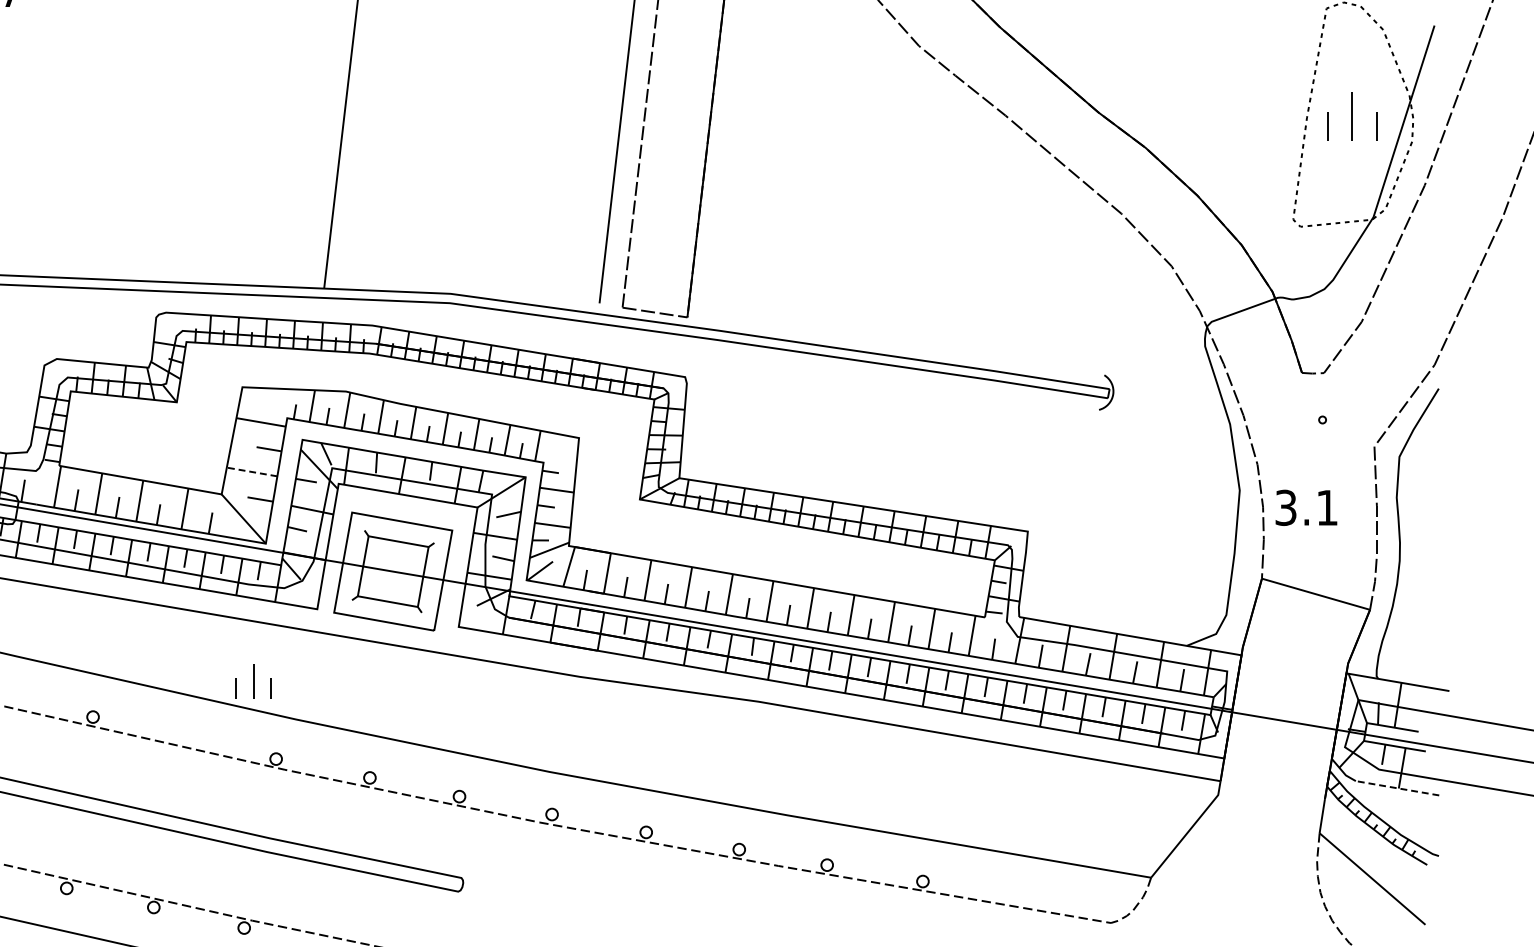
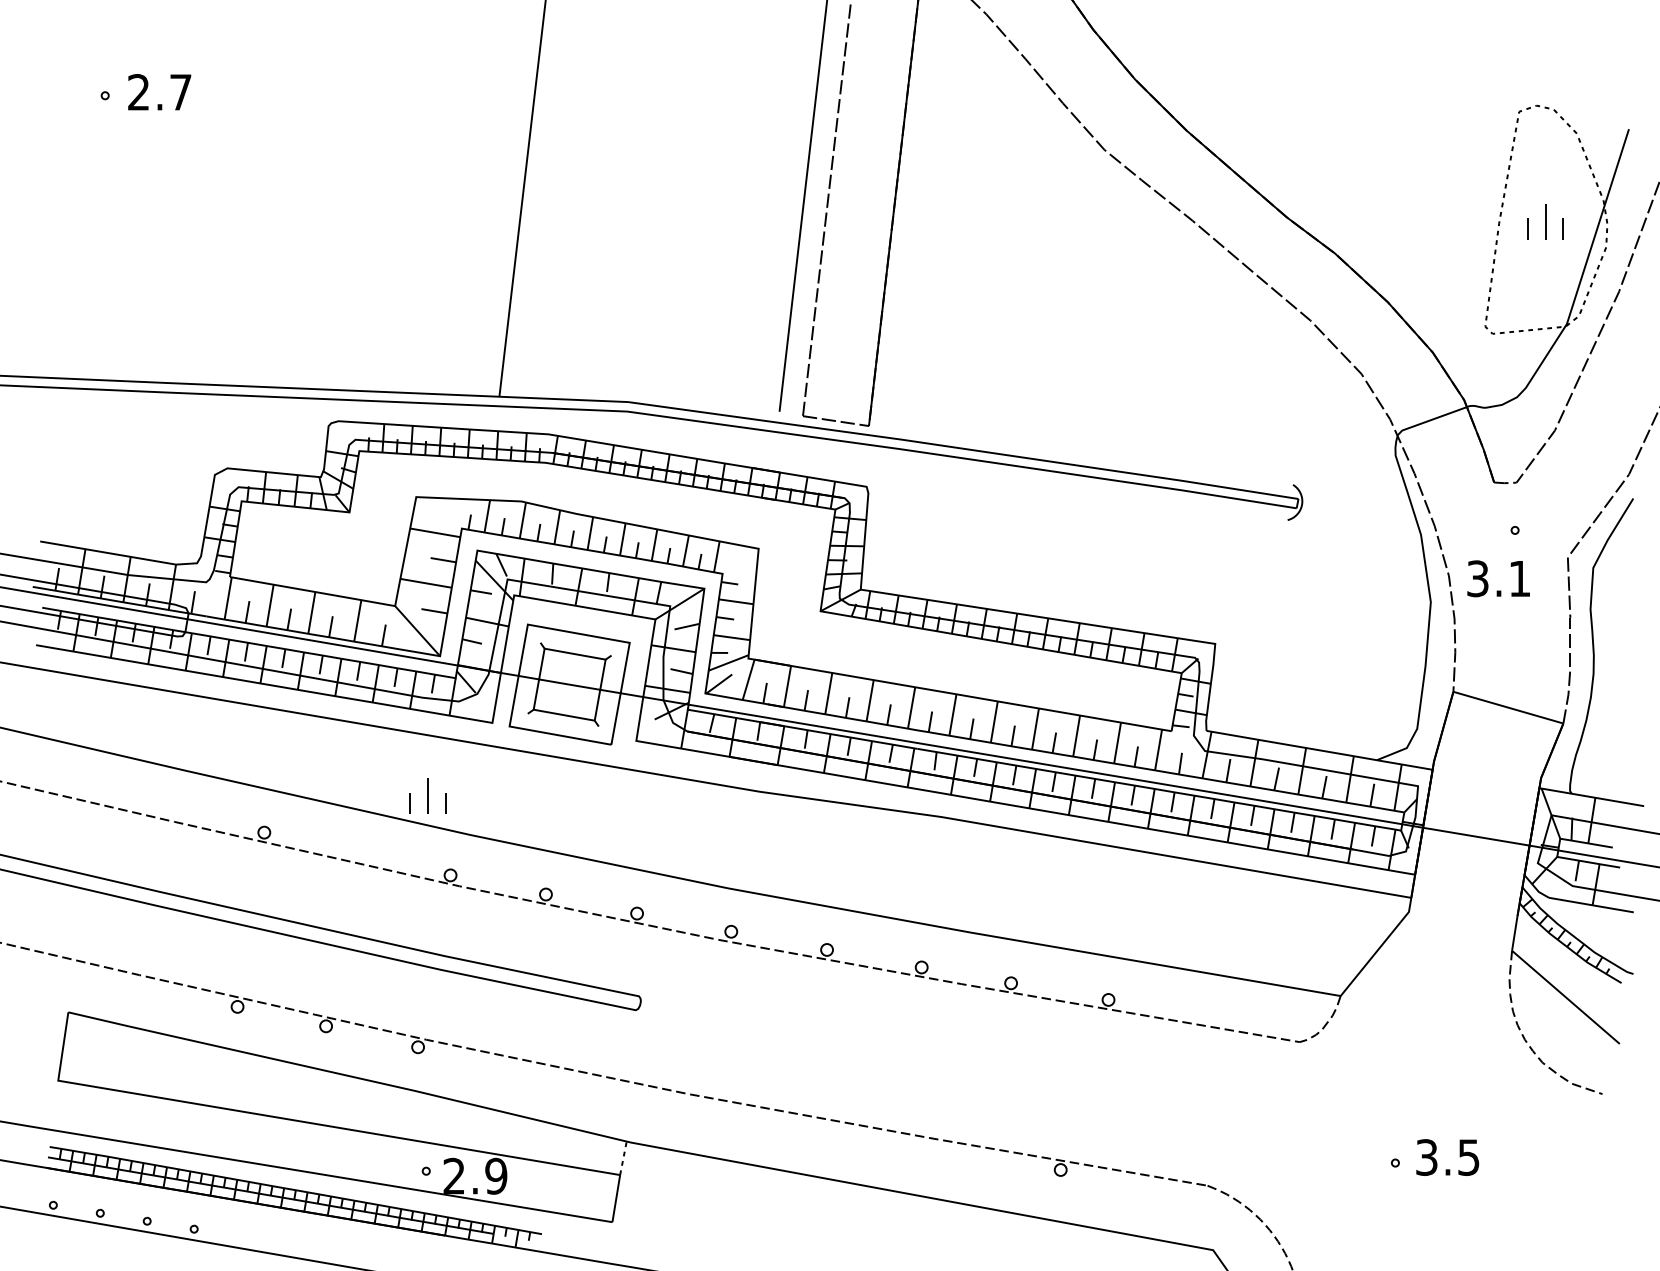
part: (1352, 116) -> (1545, 221), size x0.71
line: (251, 472) -> (425, 583), dashed -> solid
text: (1306, 507) -> (1498, 578), moved
line: (1397, 788) -> (1591, 905), dashed -> solid

